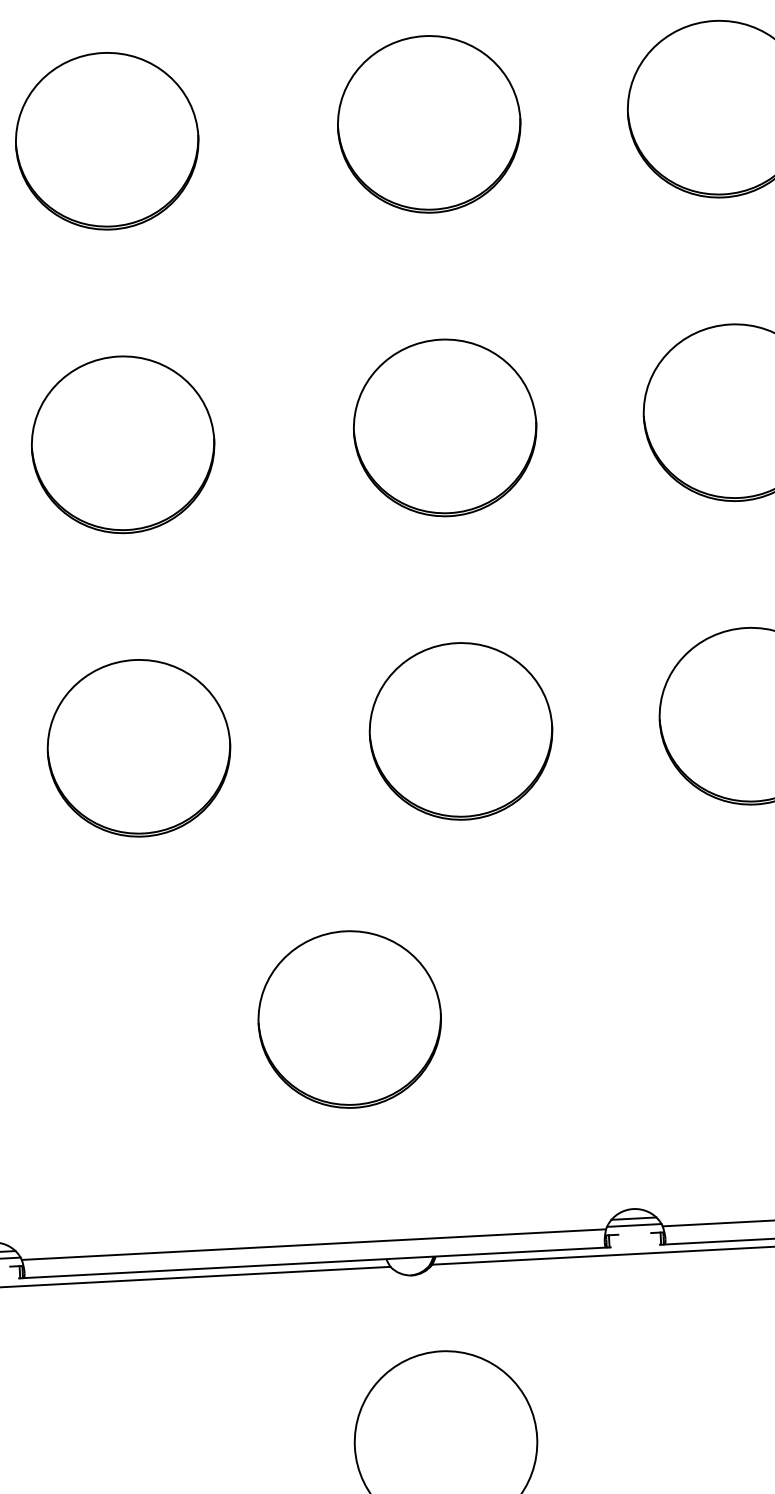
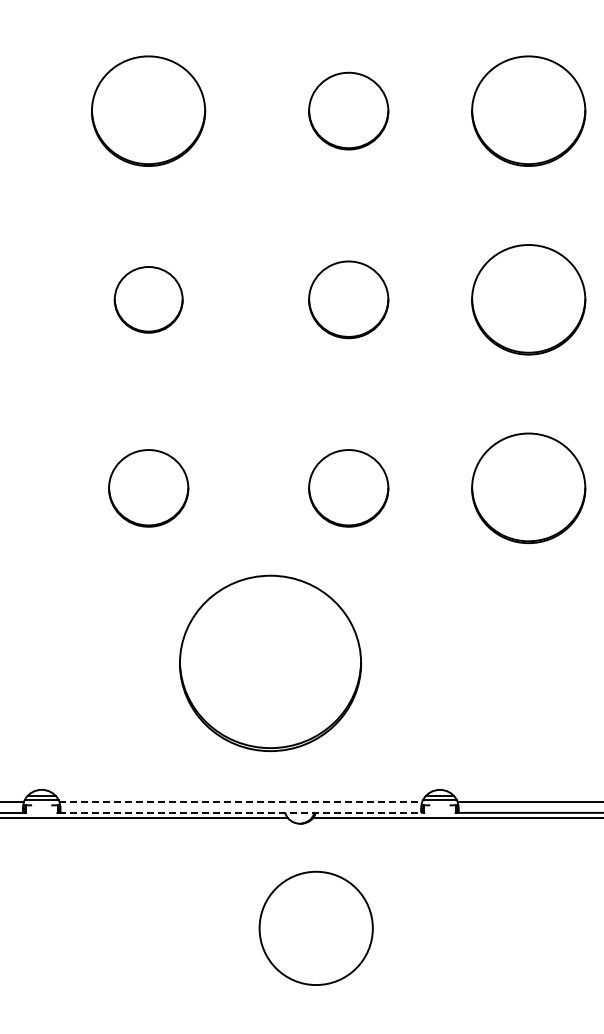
part: (428, 123) -> (348, 110), size x0.7
part: (444, 427) -> (348, 299), size x0.7
part: (123, 444) -> (148, 299), size x0.6
part: (460, 731) -> (348, 488), size x0.7
part: (138, 748) -> (148, 488), size x0.7
part: (348, 1018) -> (269, 662), size x1.6
line: (315, 1244) -> (241, 801), solid -> dashed
line: (315, 1262) -> (241, 812), solid -> dashed

